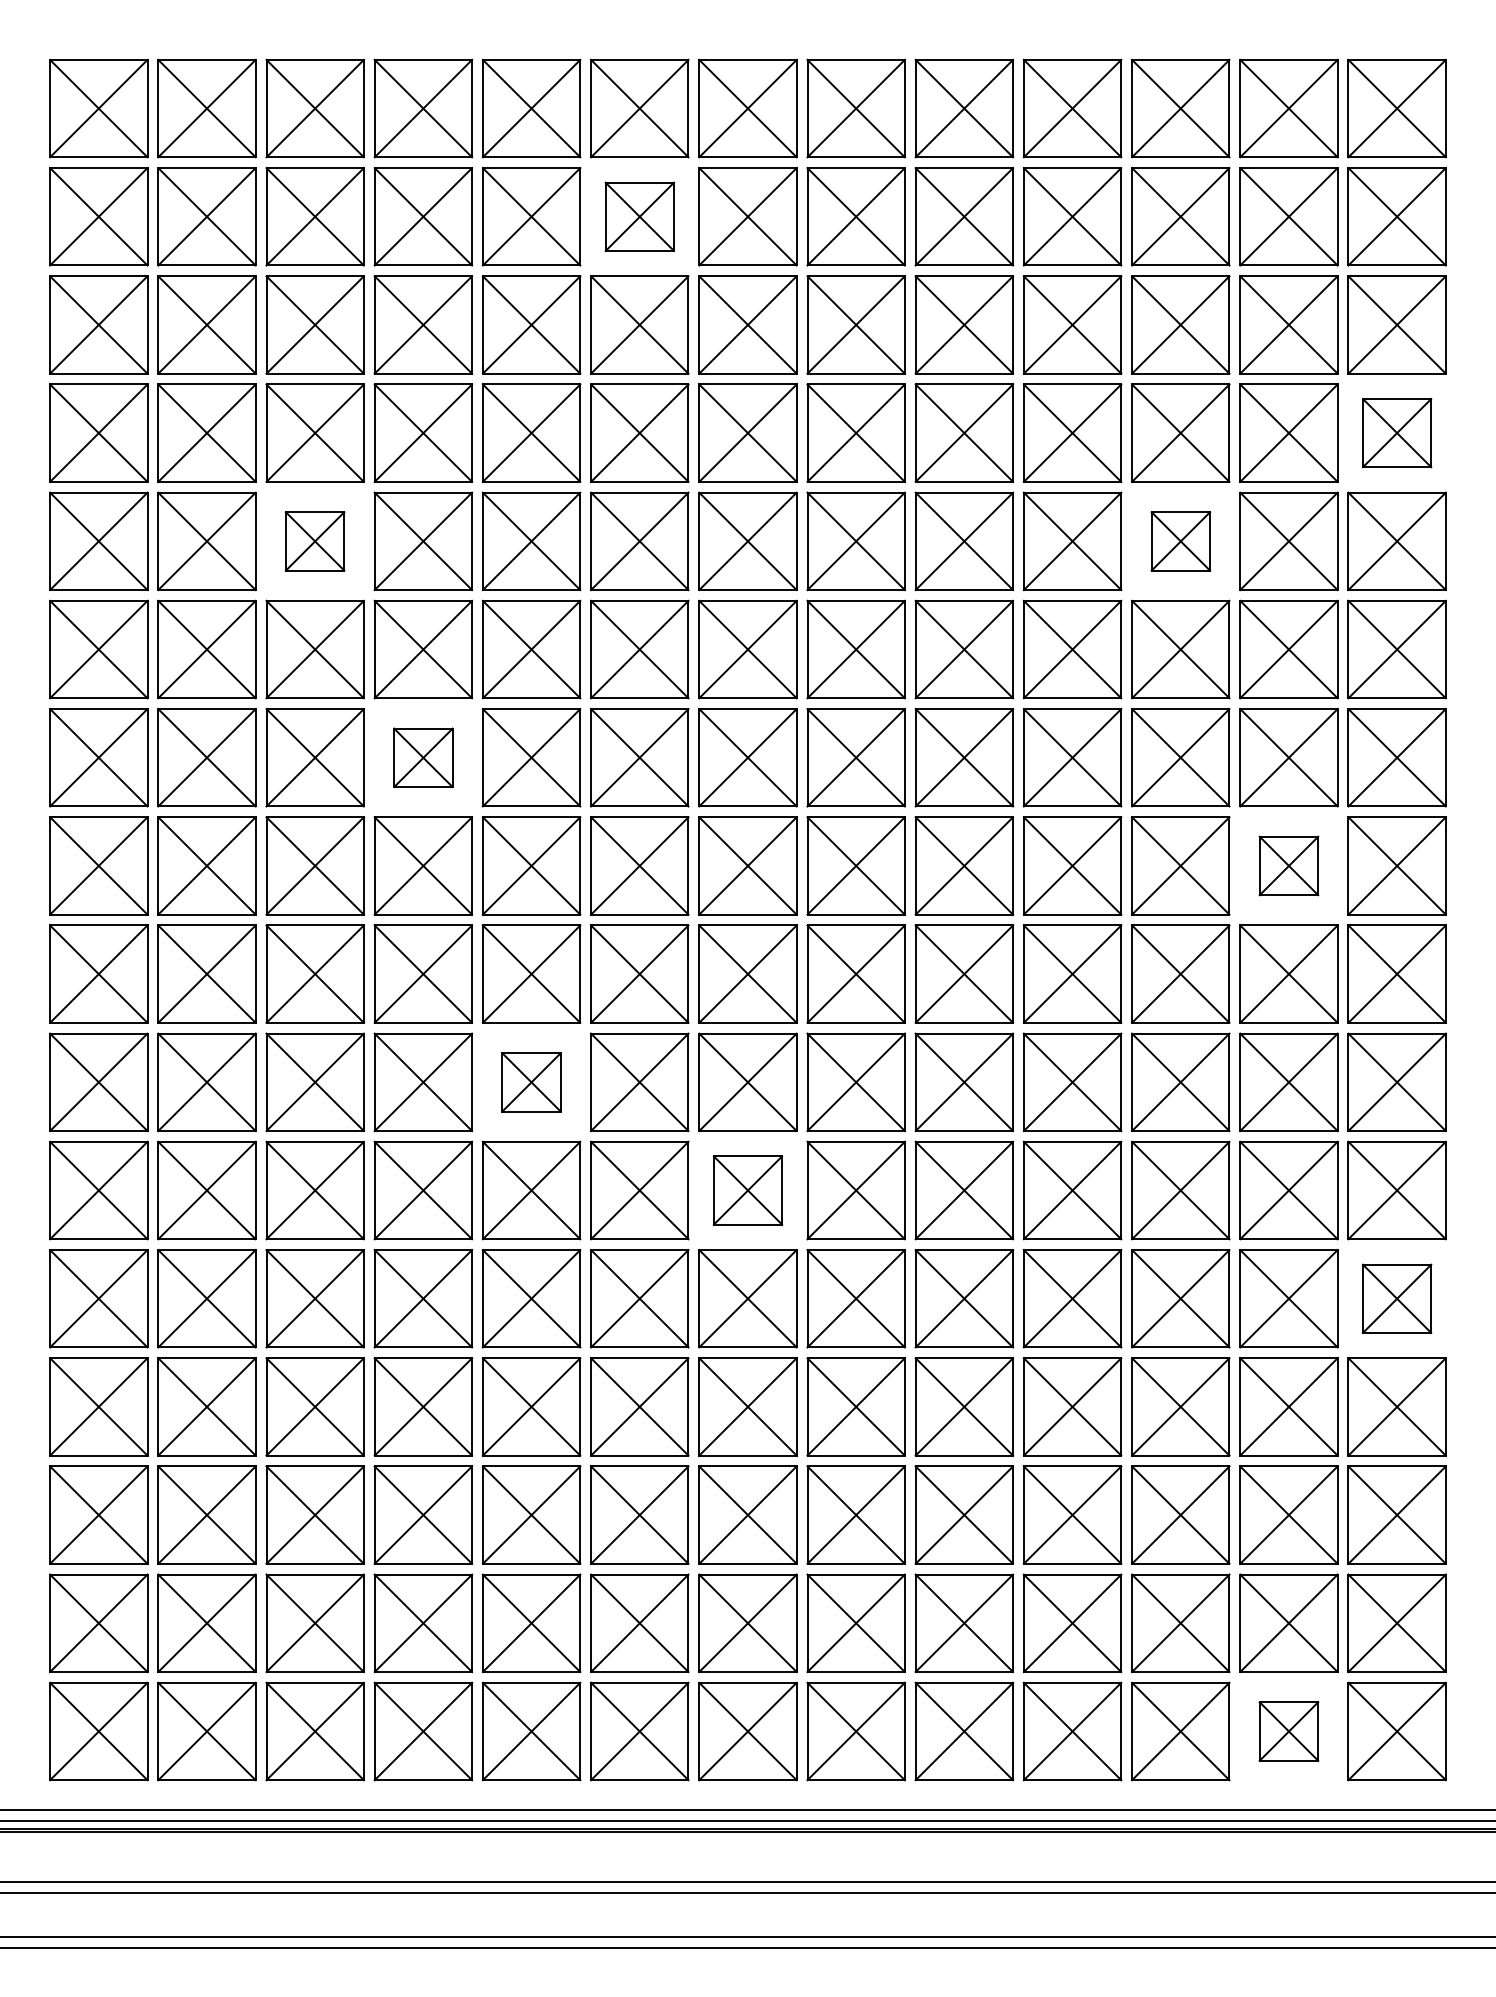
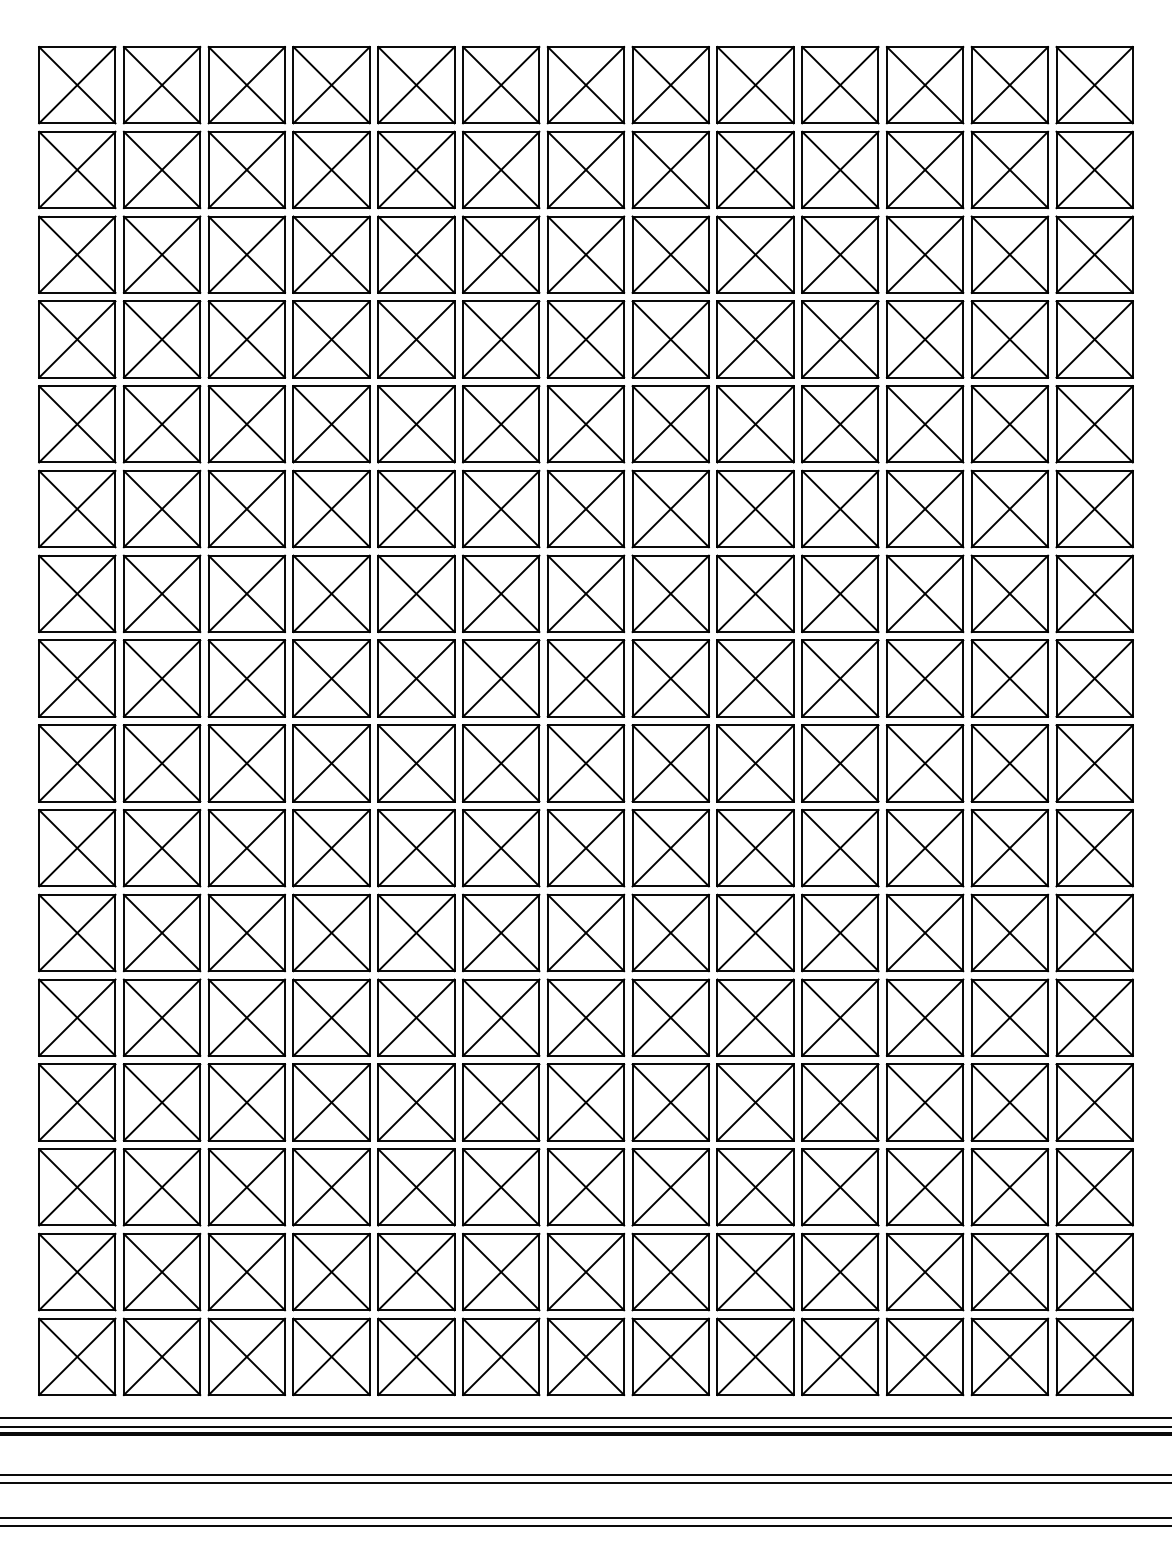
part: (639, 216) -> (500, 169), size x1.43
part: (1396, 432) -> (1094, 338), size x1.43
part: (314, 541) -> (246, 424), size x1.67
part: (1180, 541) -> (924, 424), size x1.67
part: (423, 757) -> (331, 593), size x1.67
part: (1288, 865) -> (1009, 678), size x1.67
part: (531, 1082) -> (416, 848), size x1.67
part: (747, 1190) -> (585, 932), size x1.43
part: (1396, 1298) -> (1094, 1017), size x1.43
part: (1288, 1731) -> (1009, 1356), size x1.67

